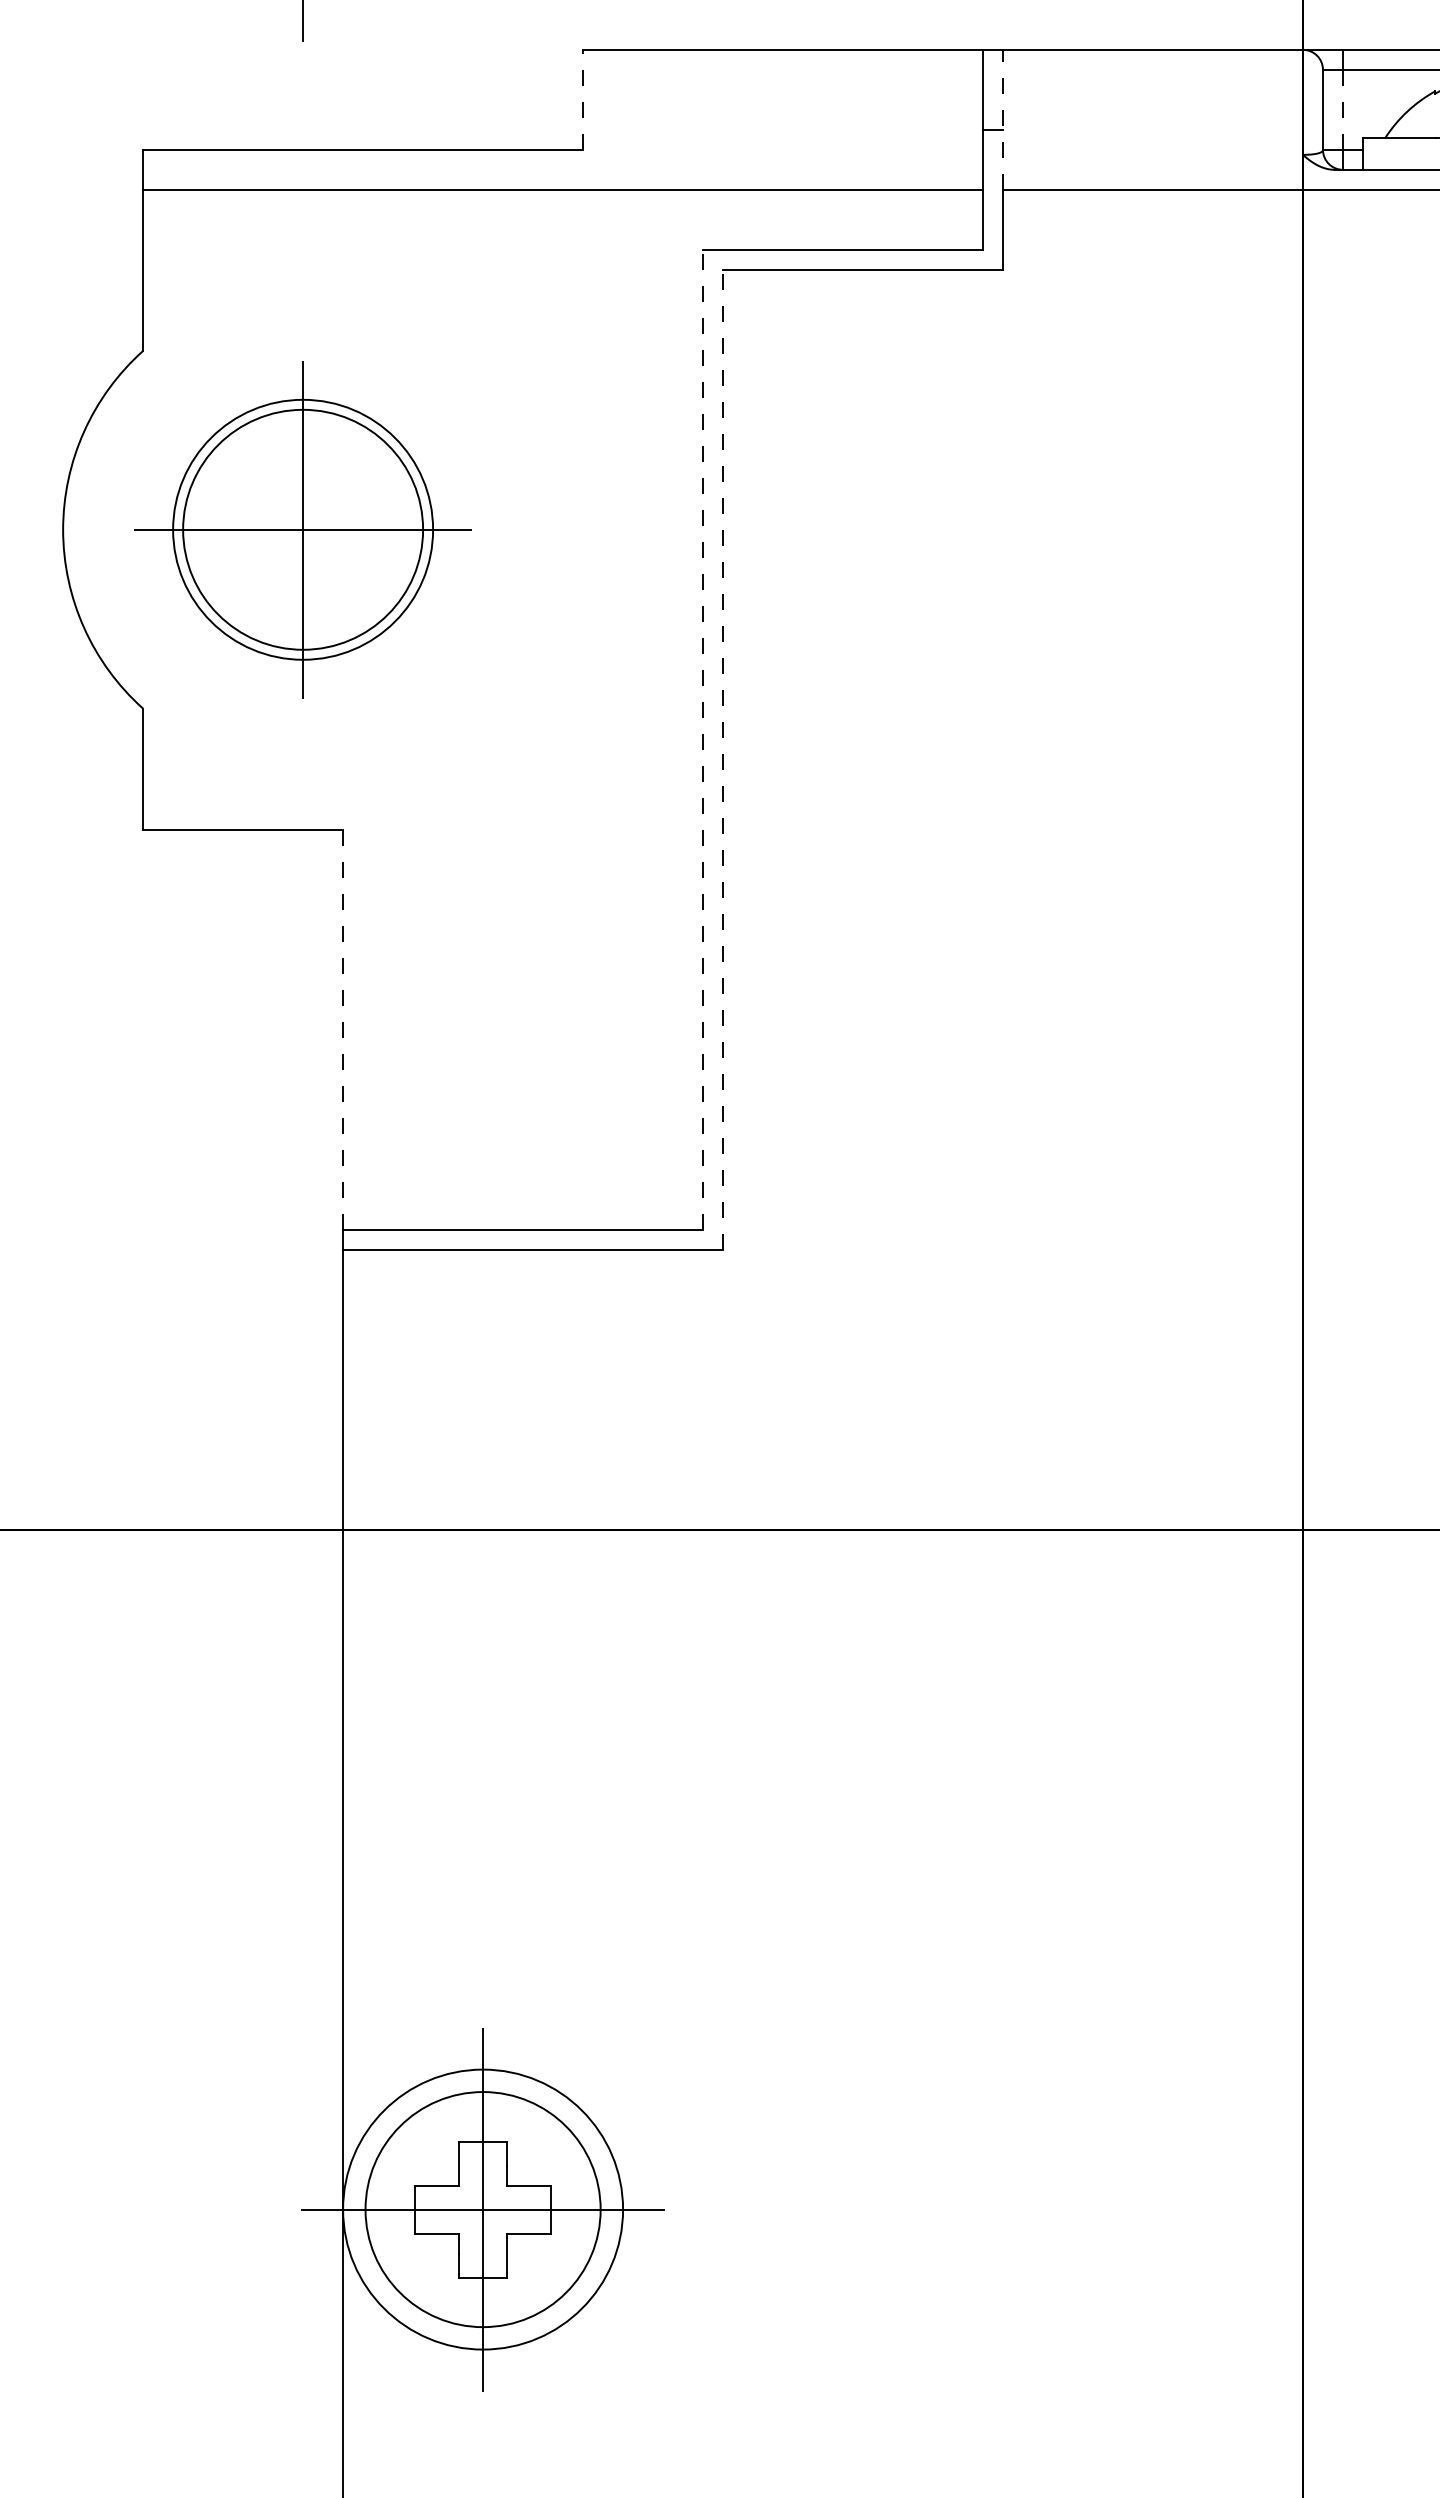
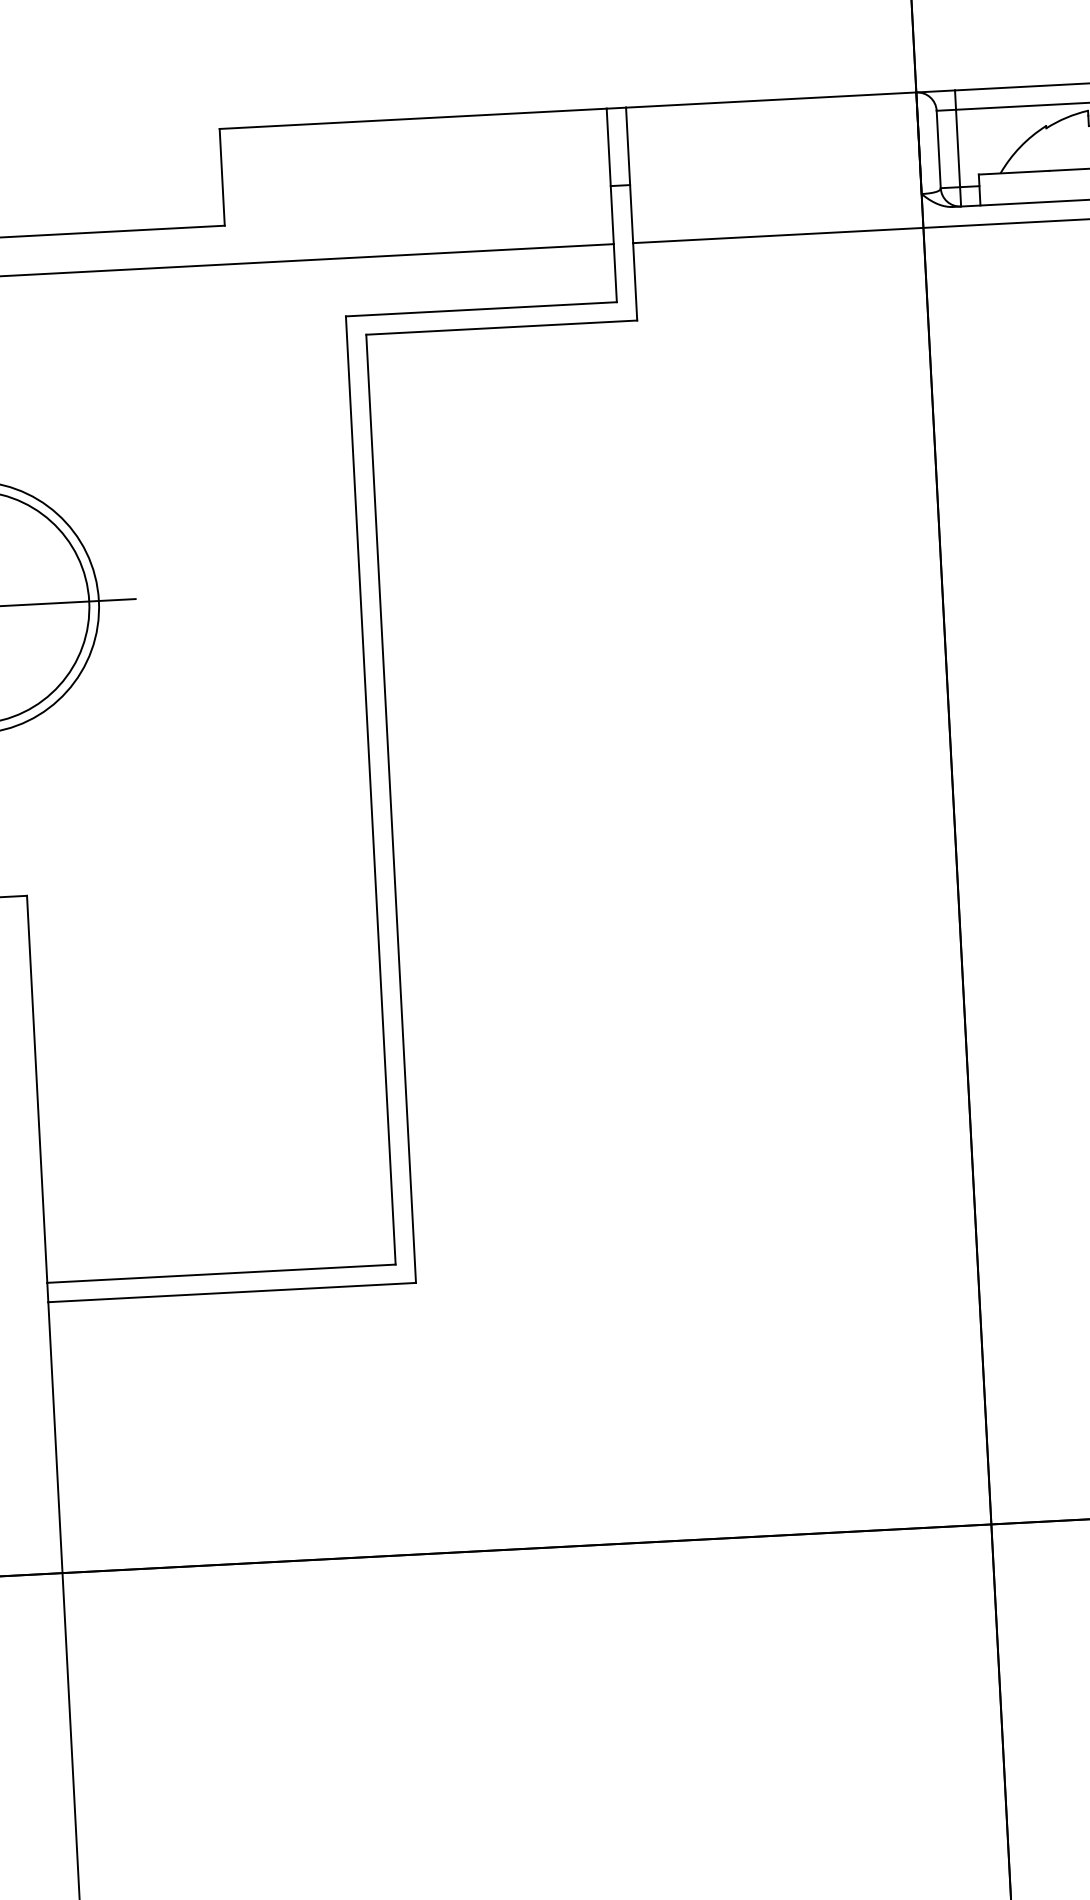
line: (583, 99) -> (222, 176), dashed -> solid
line: (1342, 109) -> (957, 148), dashed -> solid
line: (1003, 119) -> (630, 175), dashed -> solid
line: (703, 739) -> (371, 790), dashed -> solid
line: (723, 759) -> (391, 808), dashed -> solid
line: (343, 1029) -> (37, 1089), dashed -> solid

